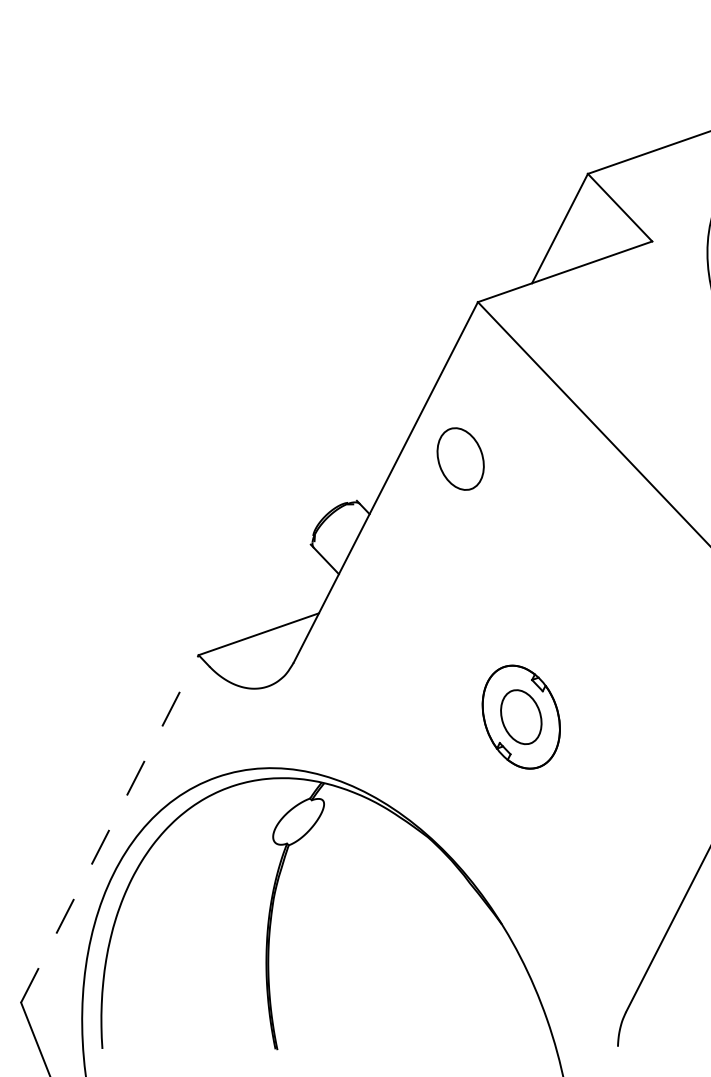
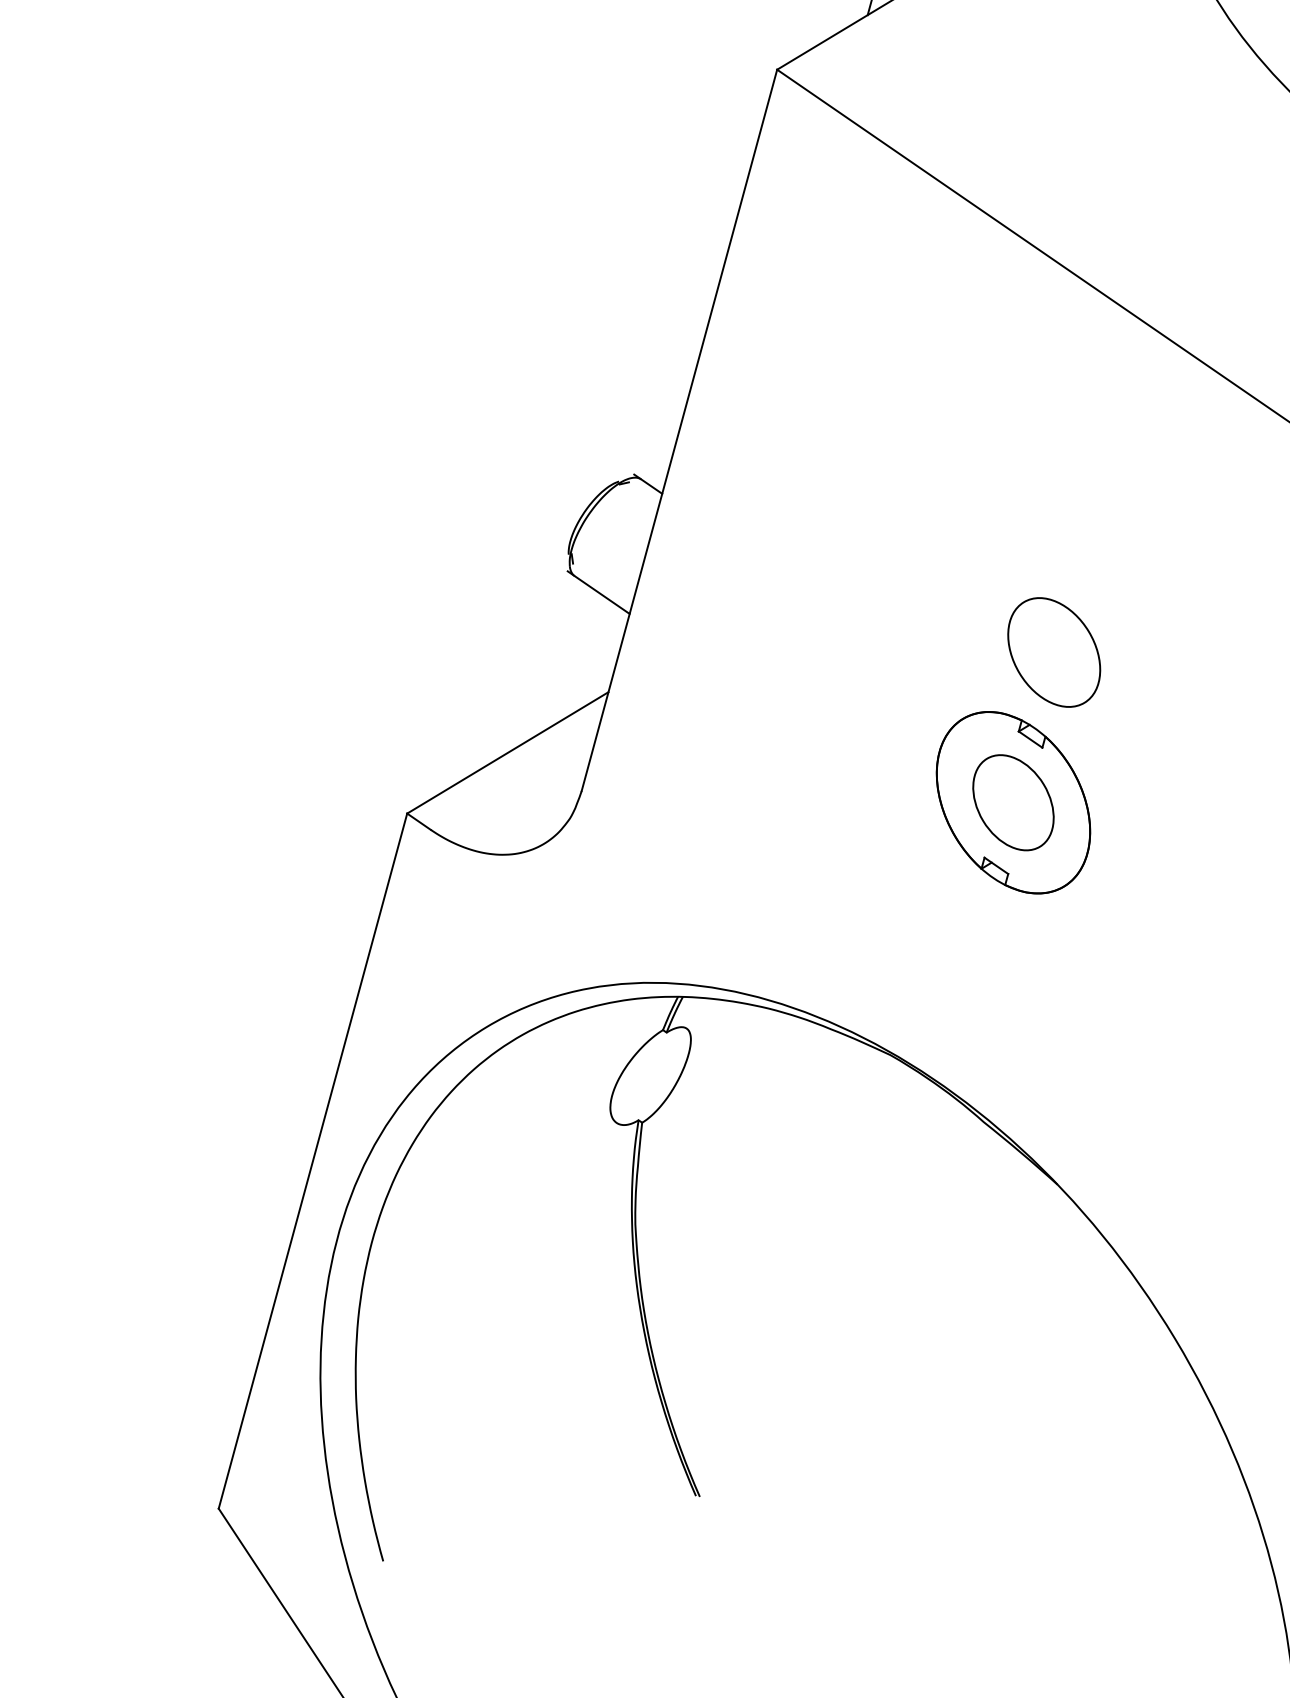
part: (460, 458) -> (1053, 651), moved
line: (110, 828) -> (313, 1160), dashed -> solid

